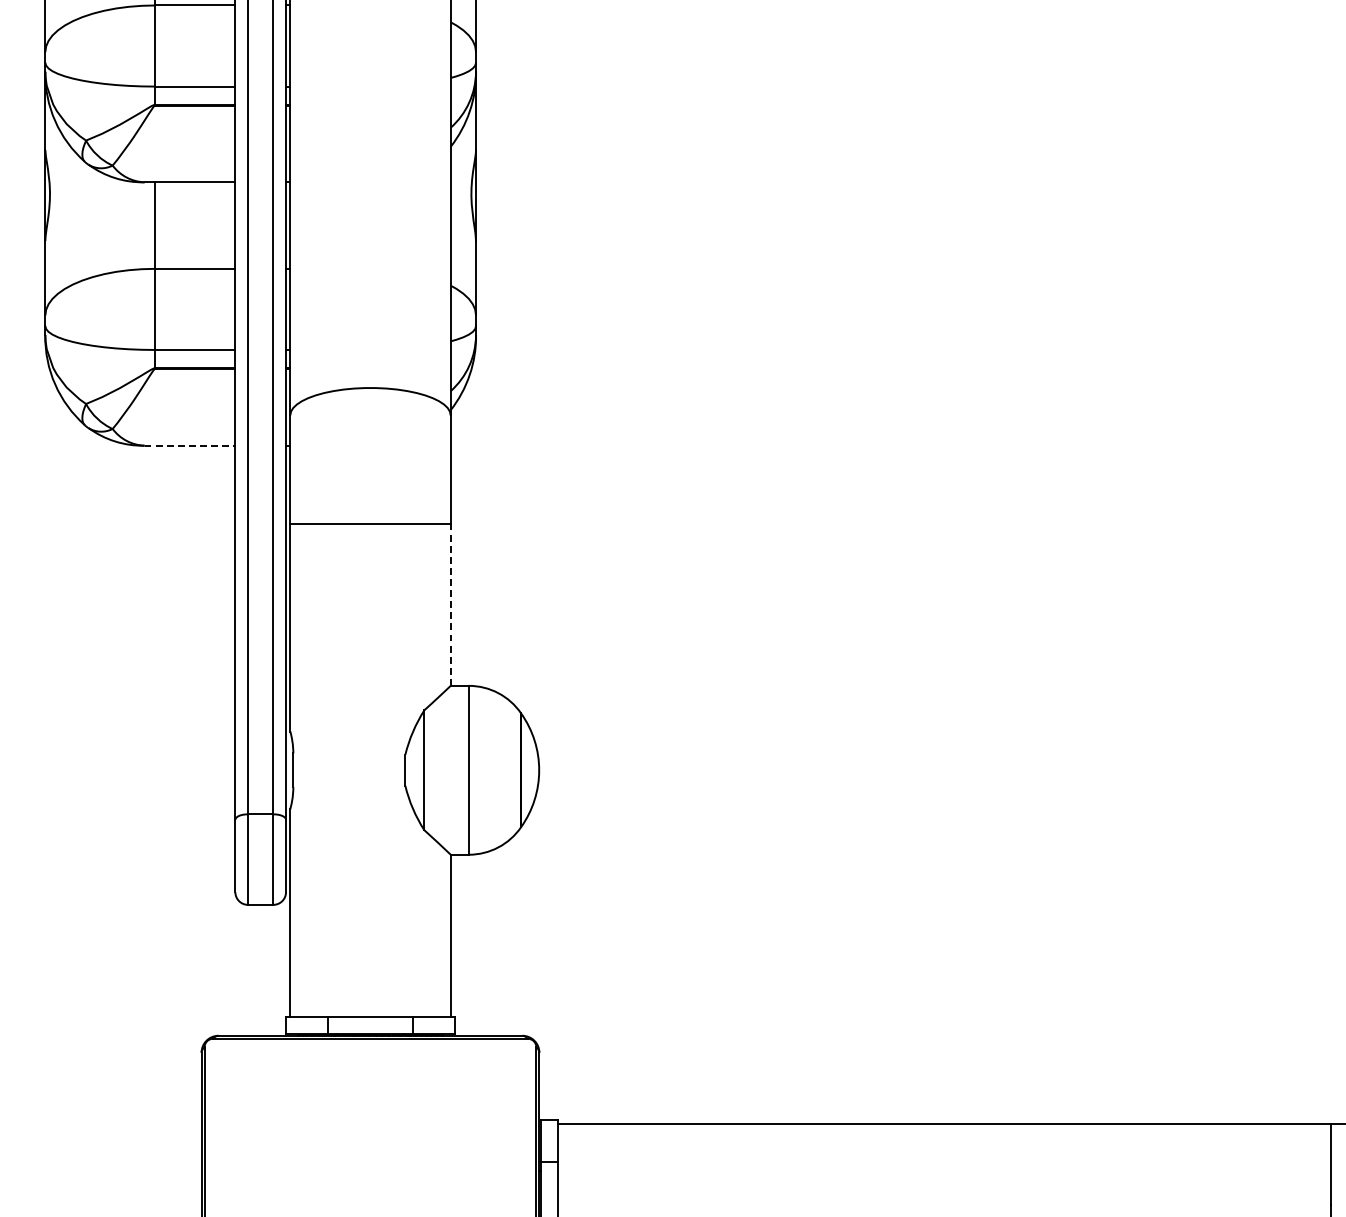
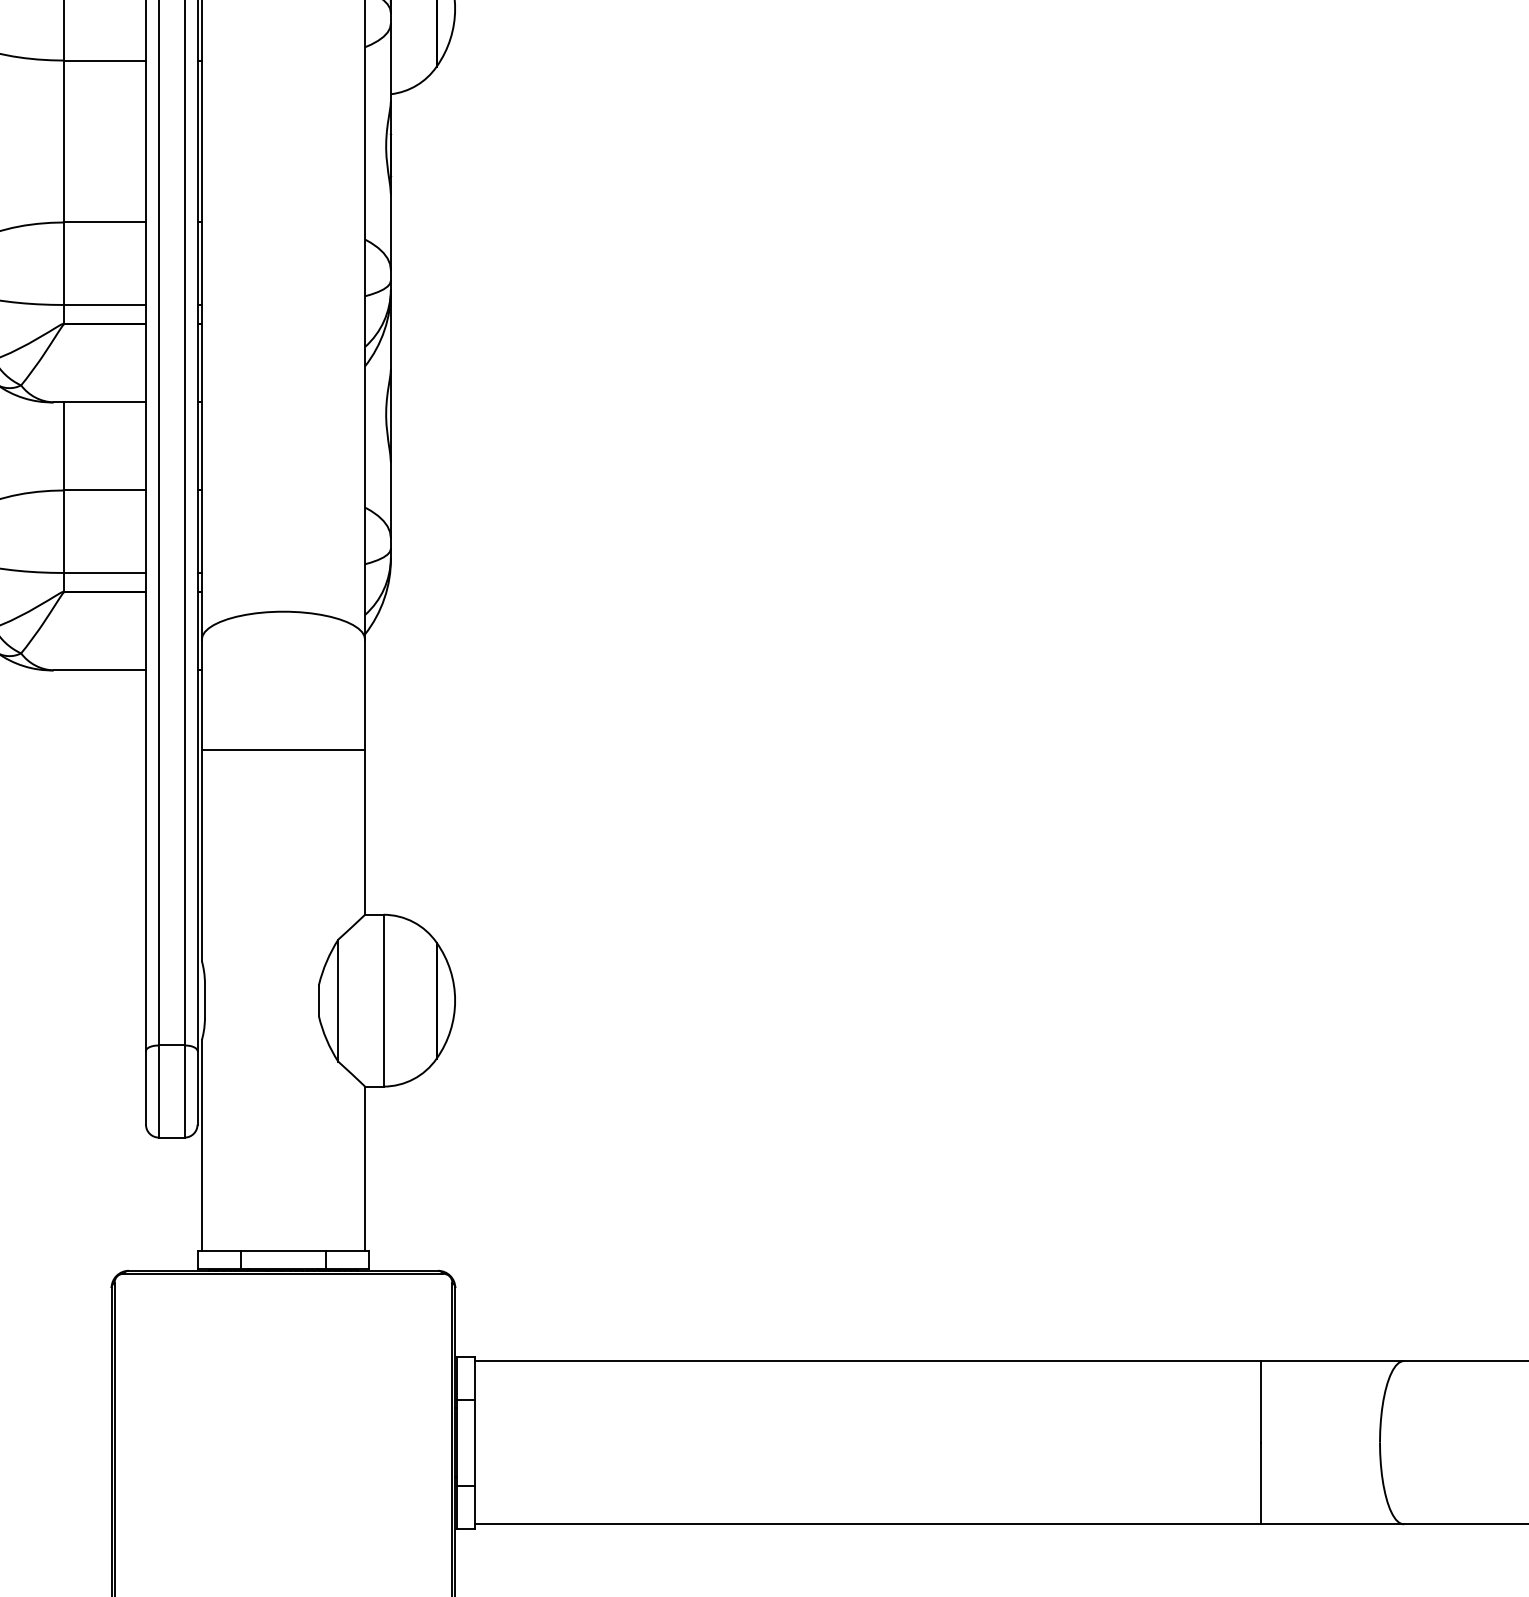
line: (190, 445) -> (100, 670), dashed -> solid
line: (451, 604) -> (365, 831), dashed -> solid

